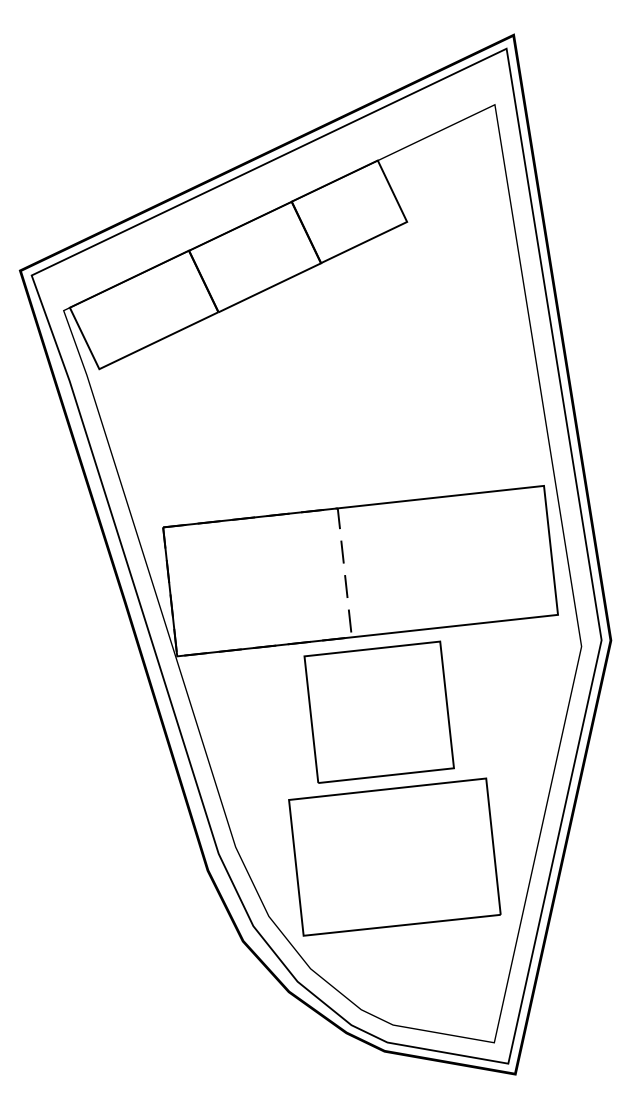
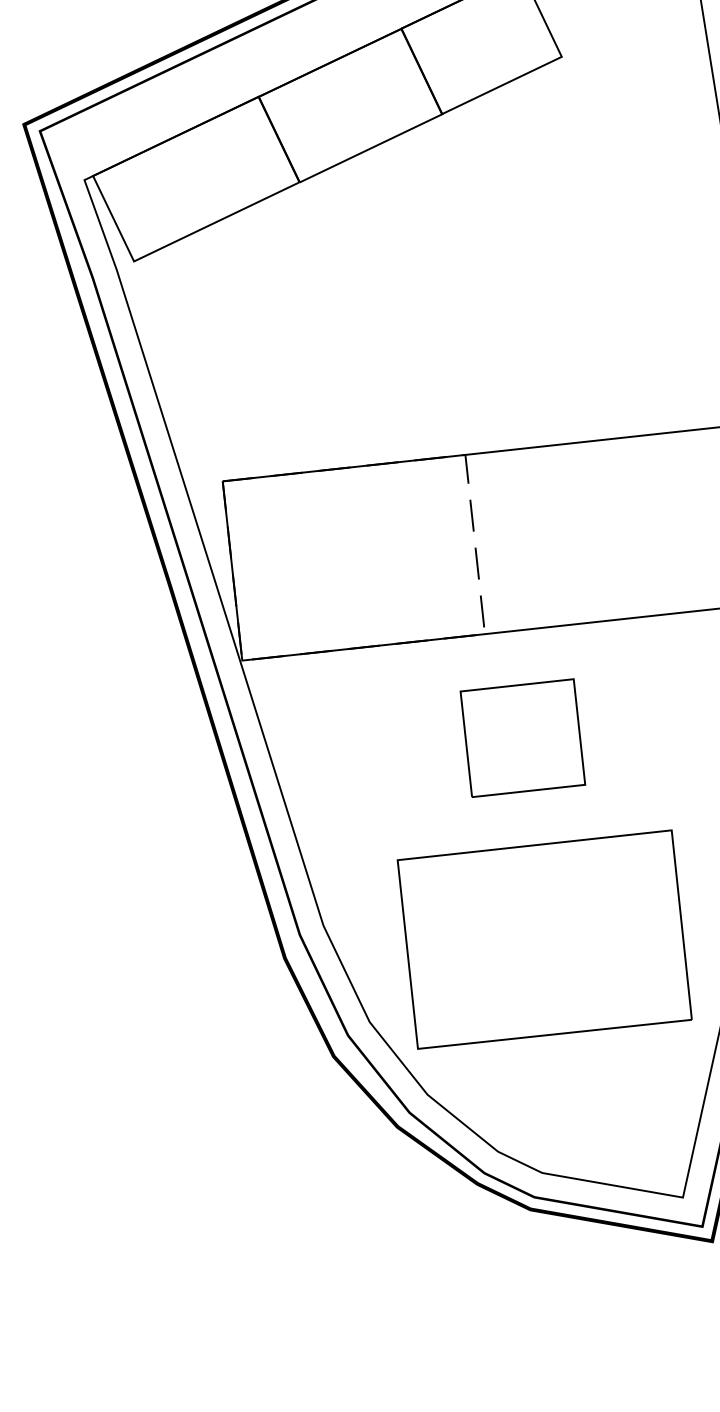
part: (378, 711) -> (522, 737), size x0.6

